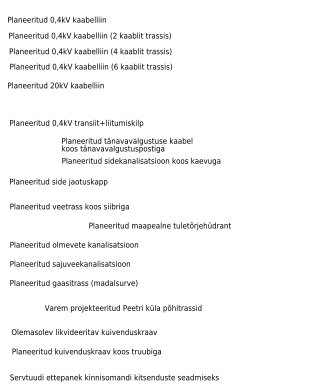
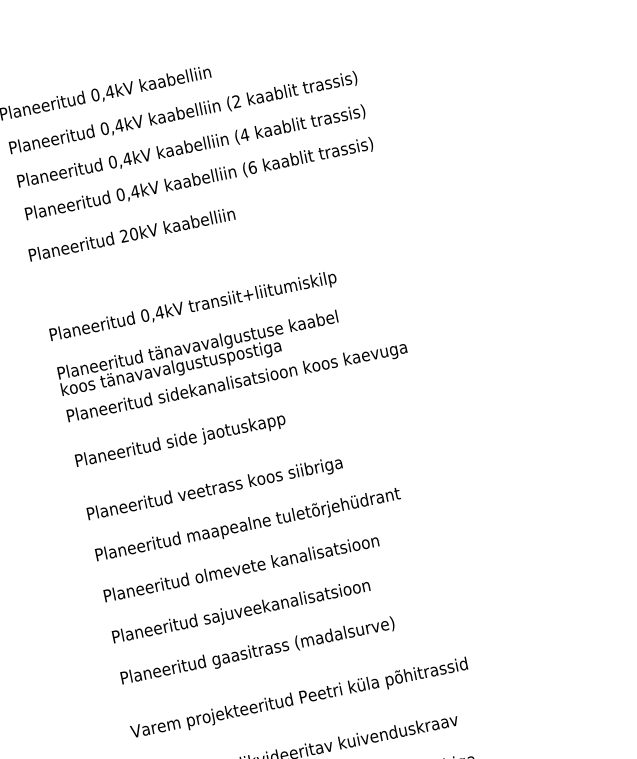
text: (141, 151) -> (233, 361), moved
text: (159, 225) -> (246, 524), moved
text: (123, 308) -> (300, 698), moved

